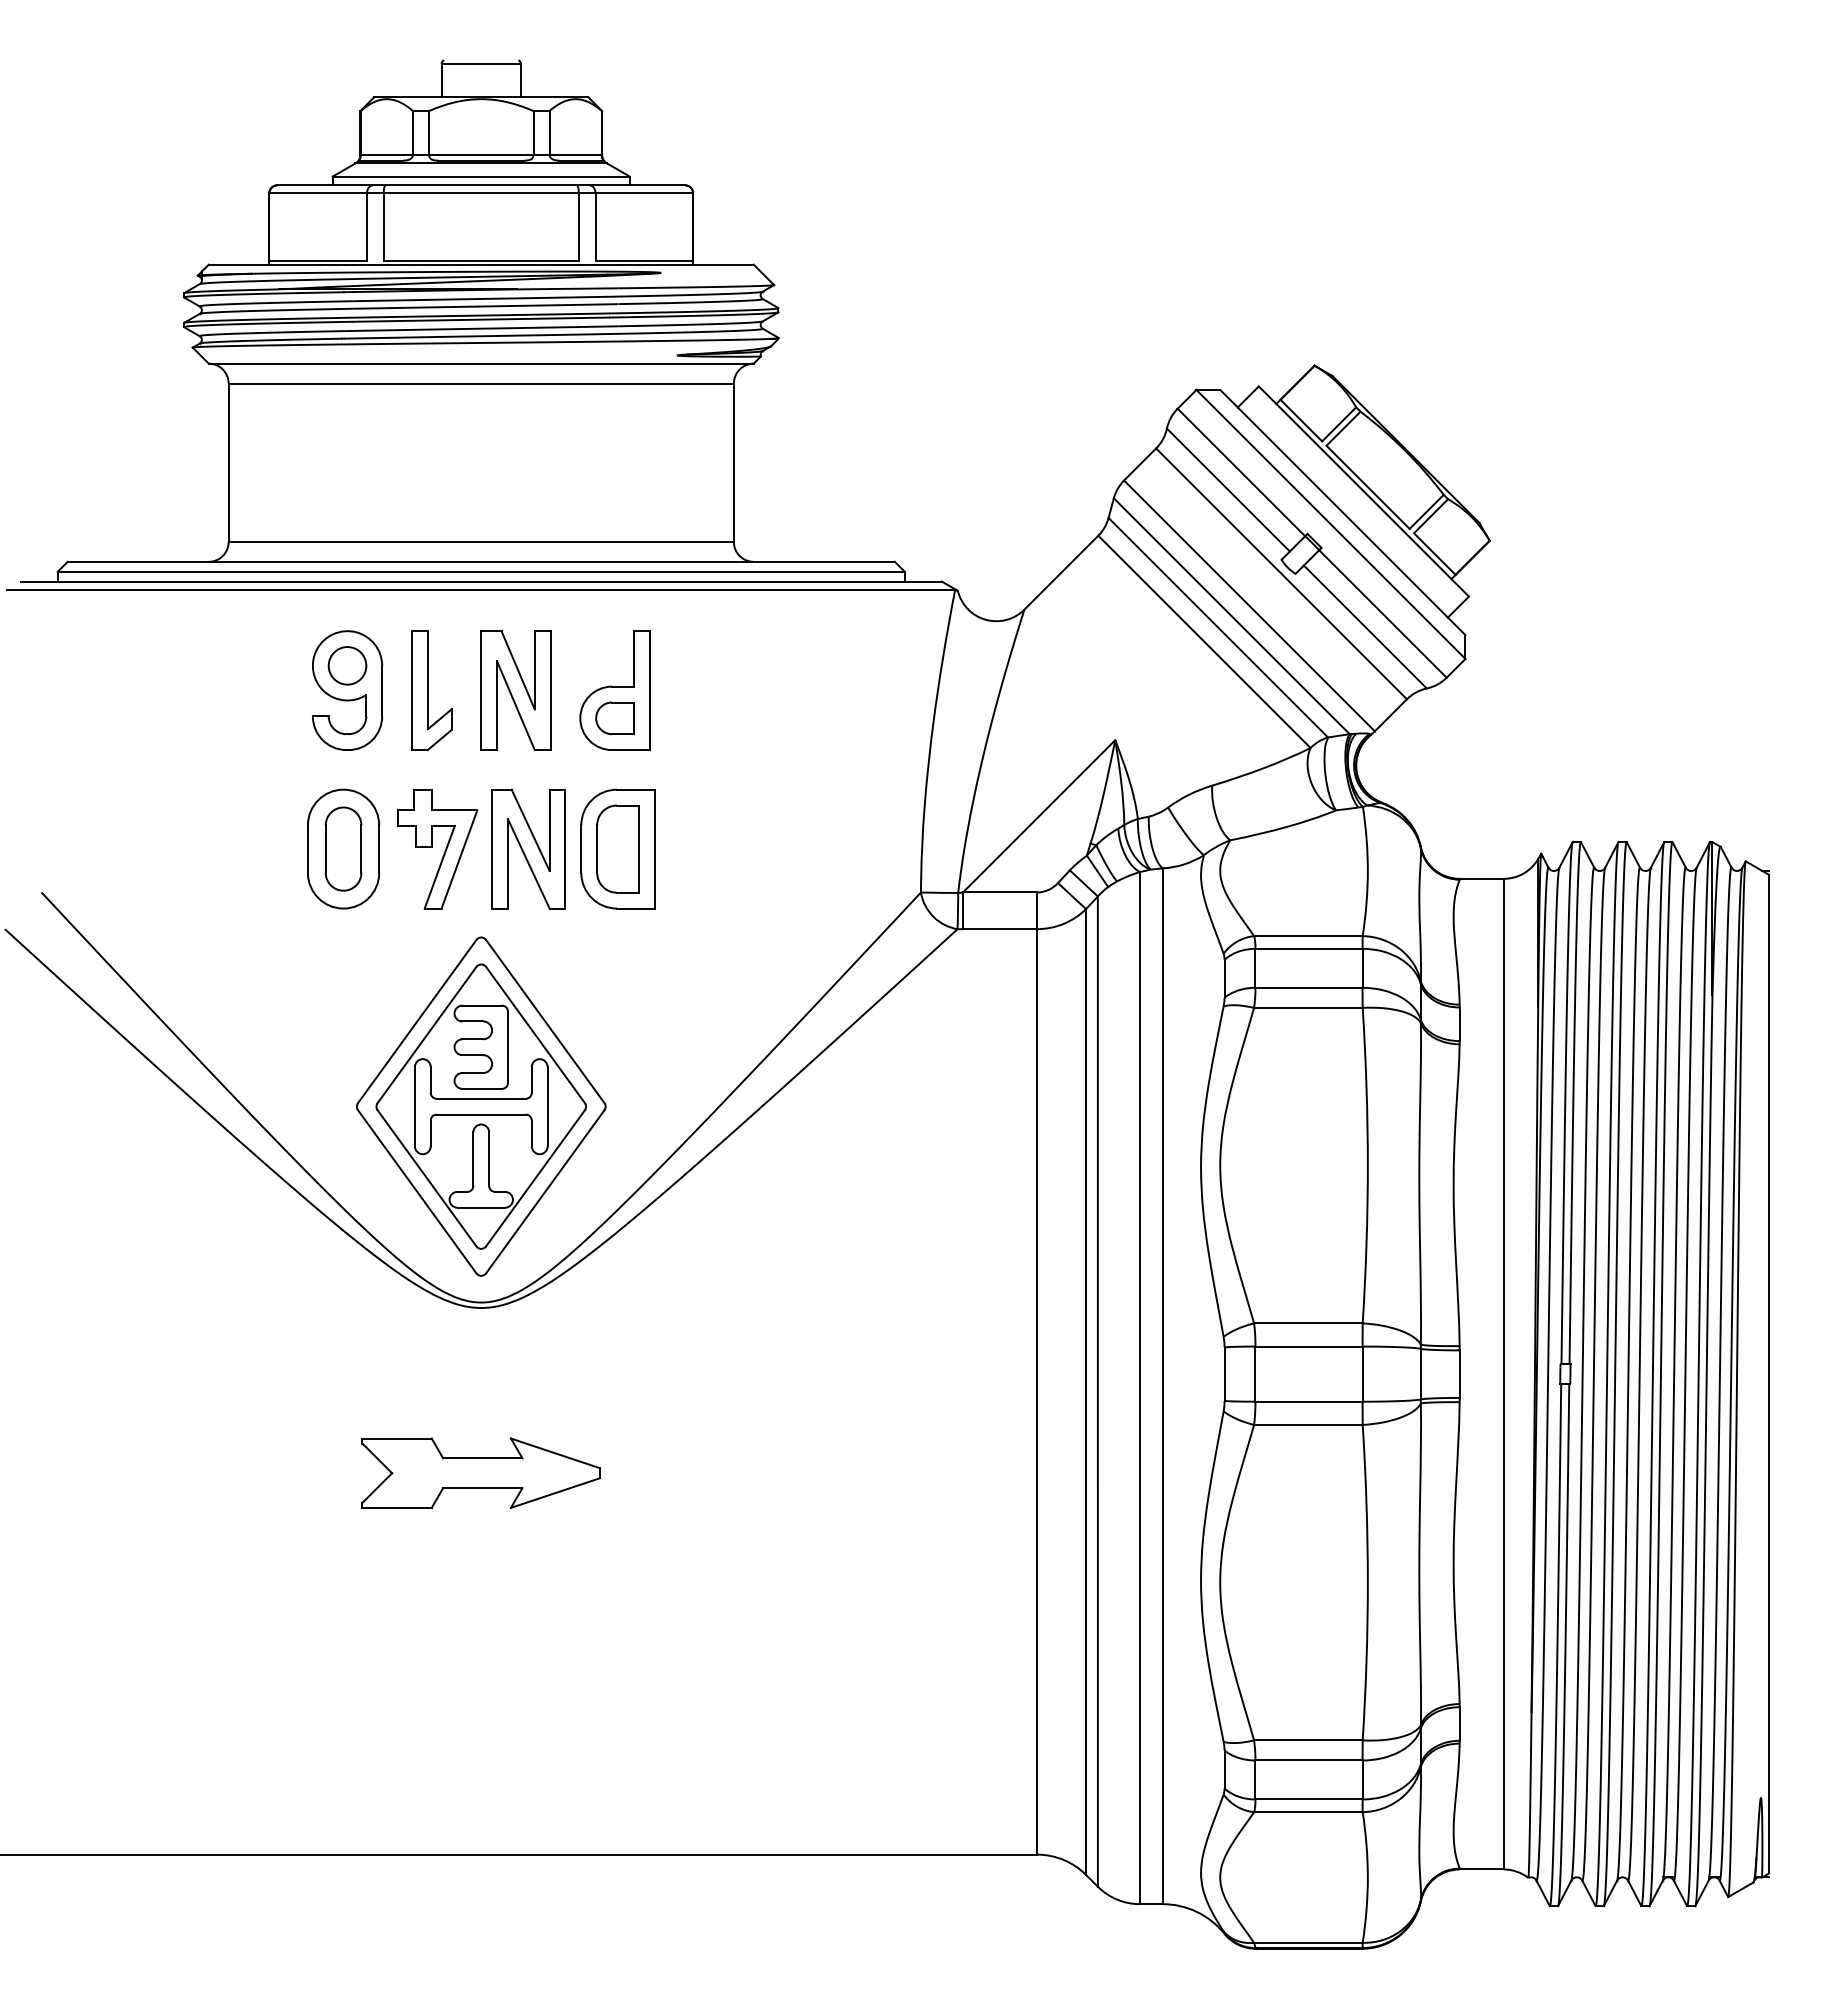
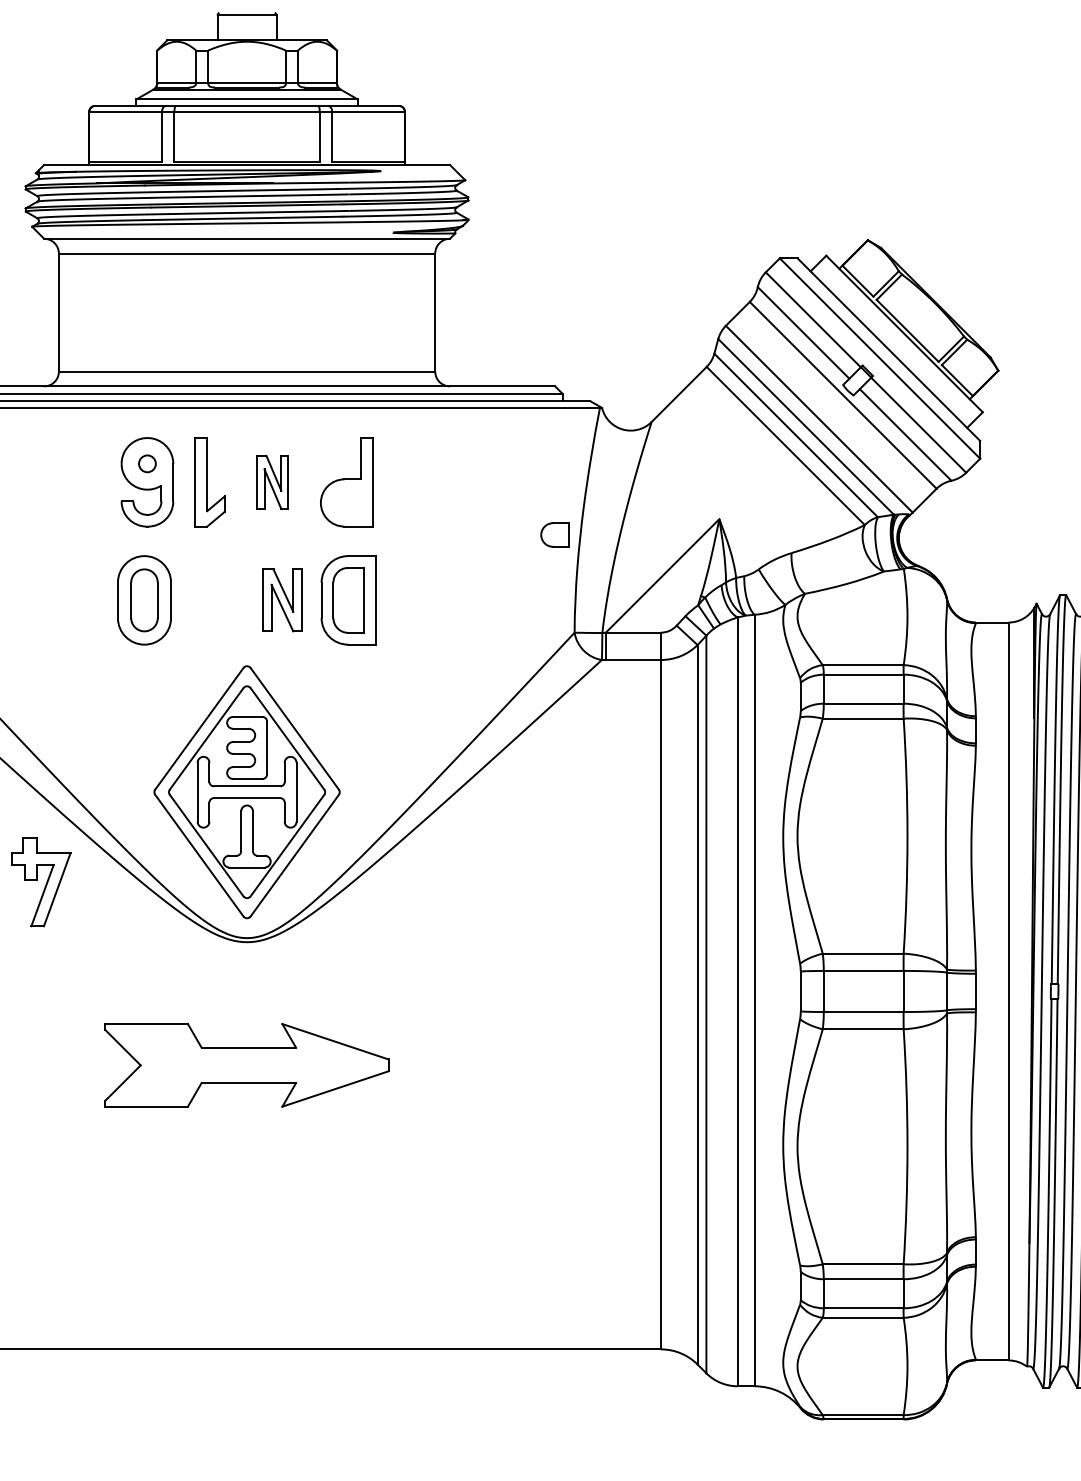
circle: (347, 665) -> (147, 463), size x0.6
part: (515, 690) -> (272, 482), size x0.6
part: (614, 718) -> (554, 535), moved
part: (528, 848) -> (282, 599), size x0.7
part: (437, 849) -> (40, 882), moved
part: (481, 1472) -> (247, 1064), size x1.6

